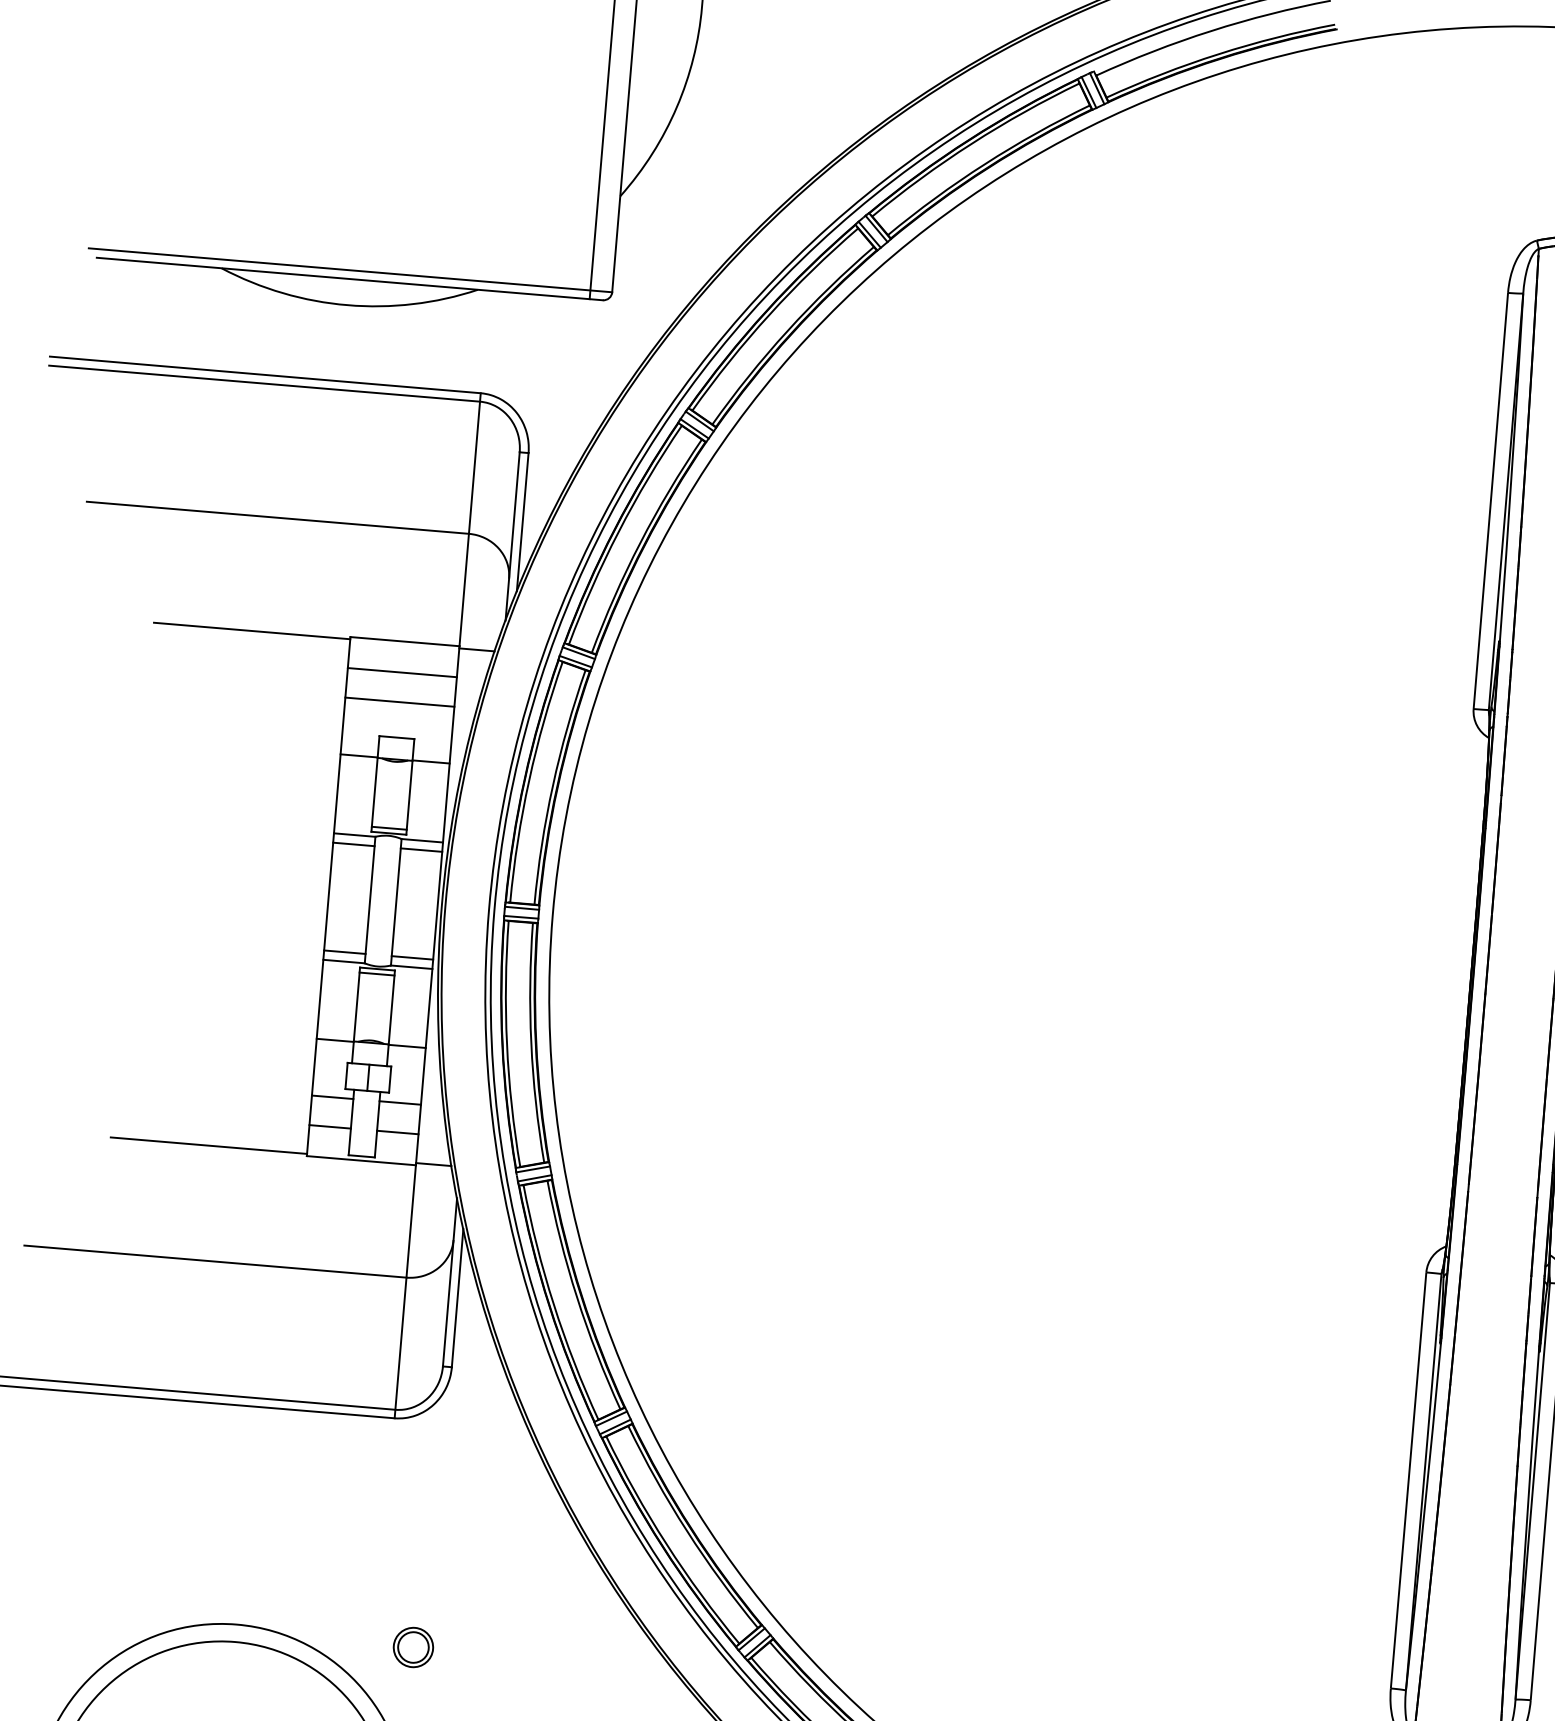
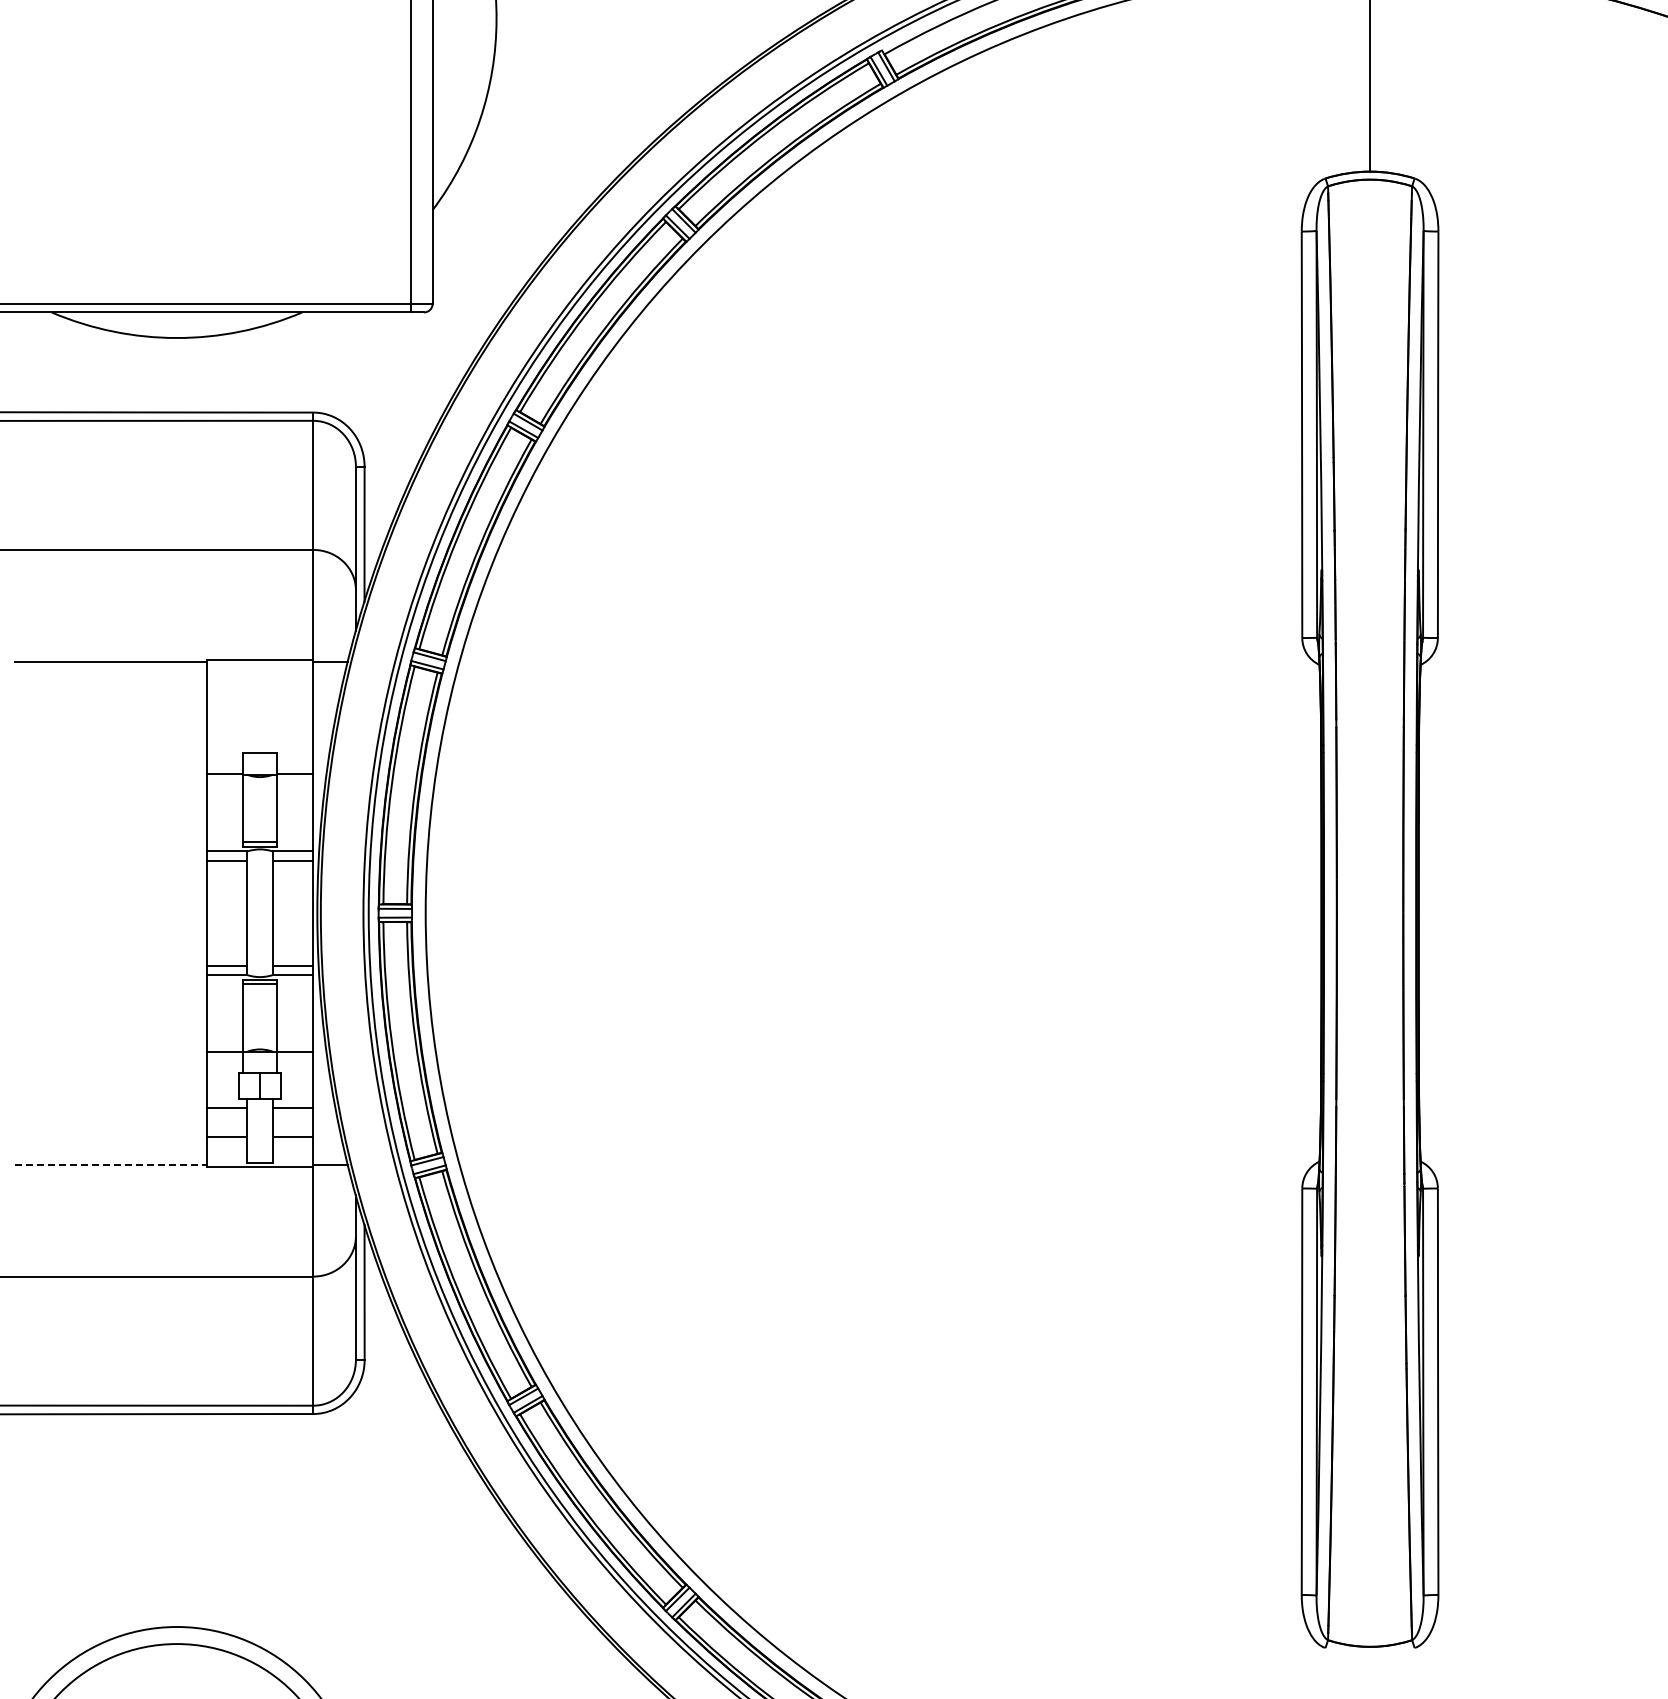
line: (401, 673) -> (259, 690), removed
line: (399, 701) -> (259, 718), removed
line: (208, 1145) -> (110, 1164), solid -> dashed
part: (413, 1647) -> (350, 1634), removed

